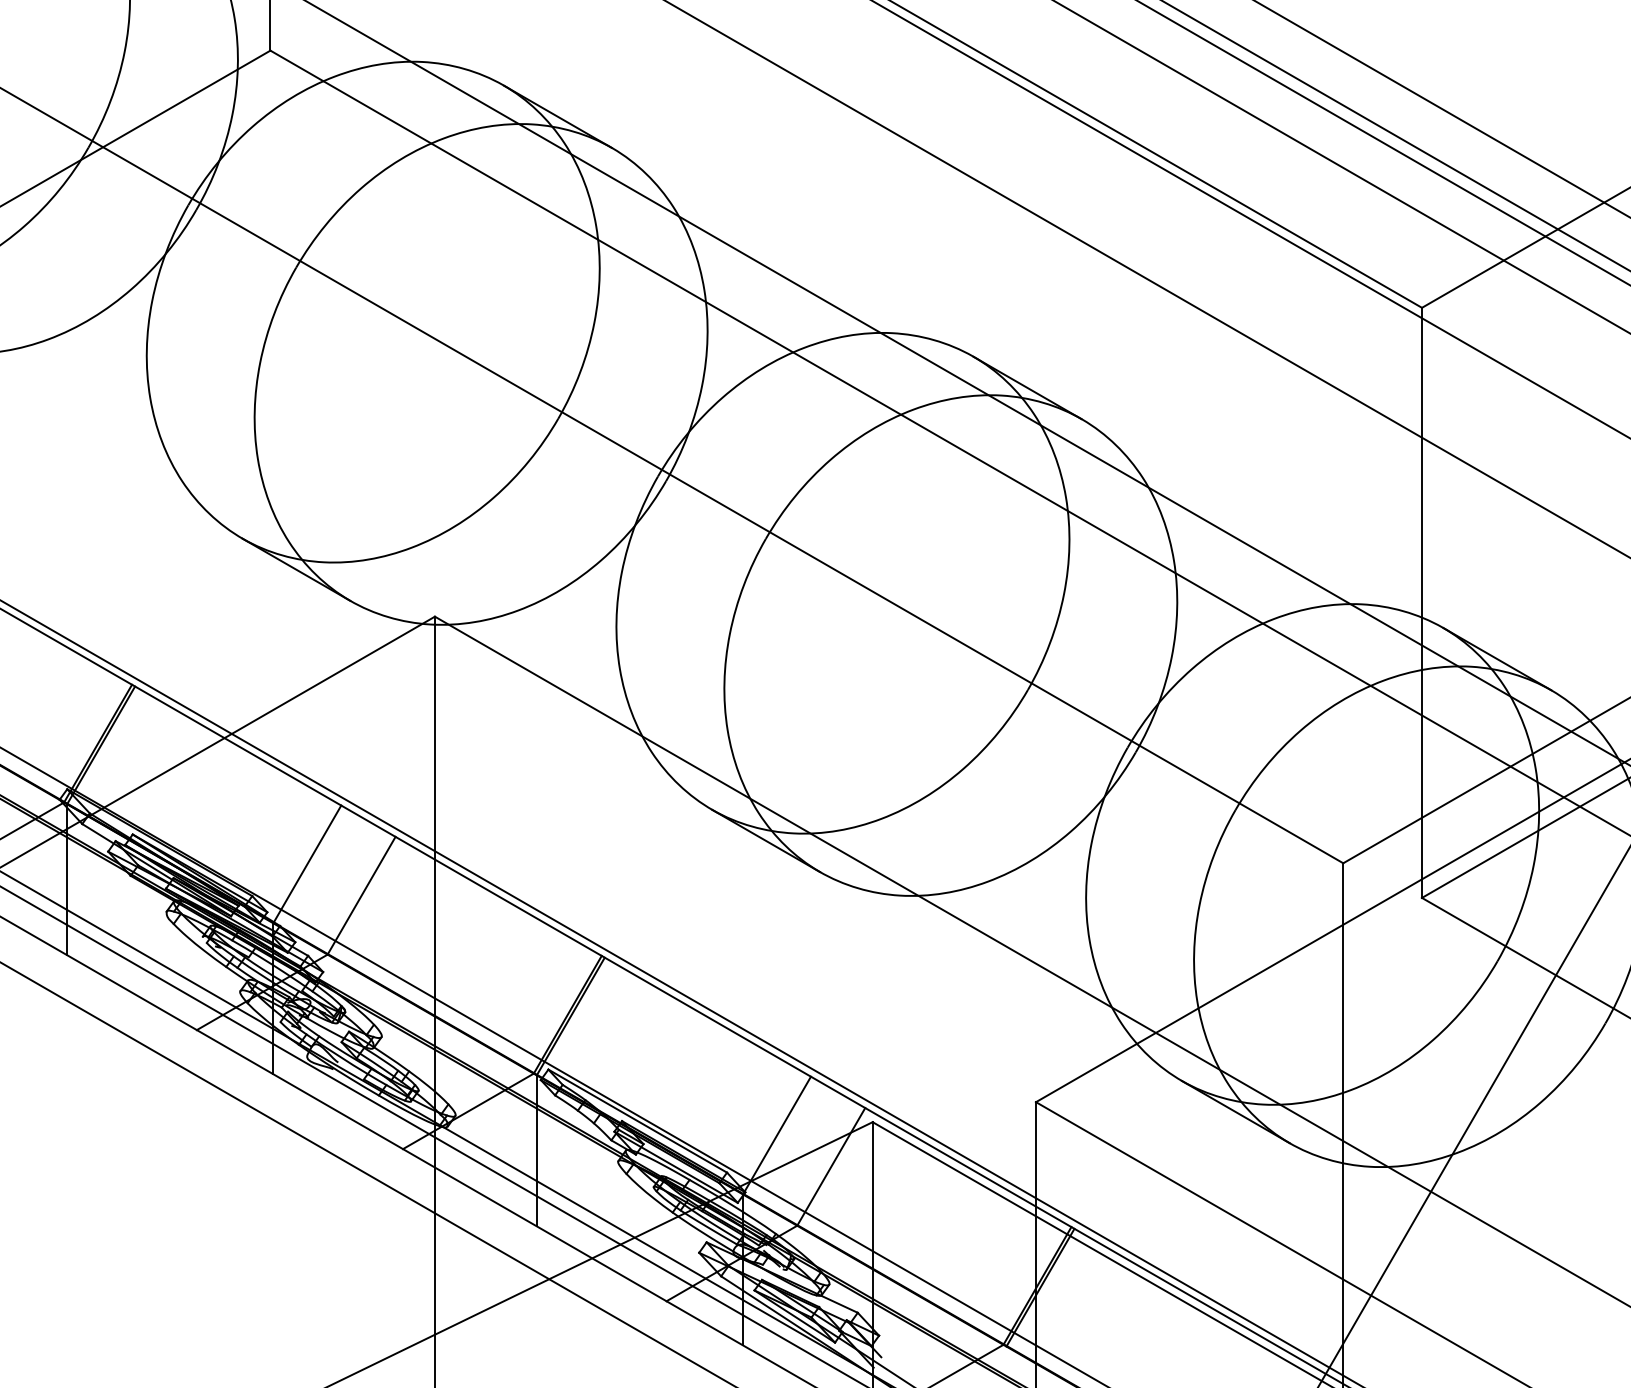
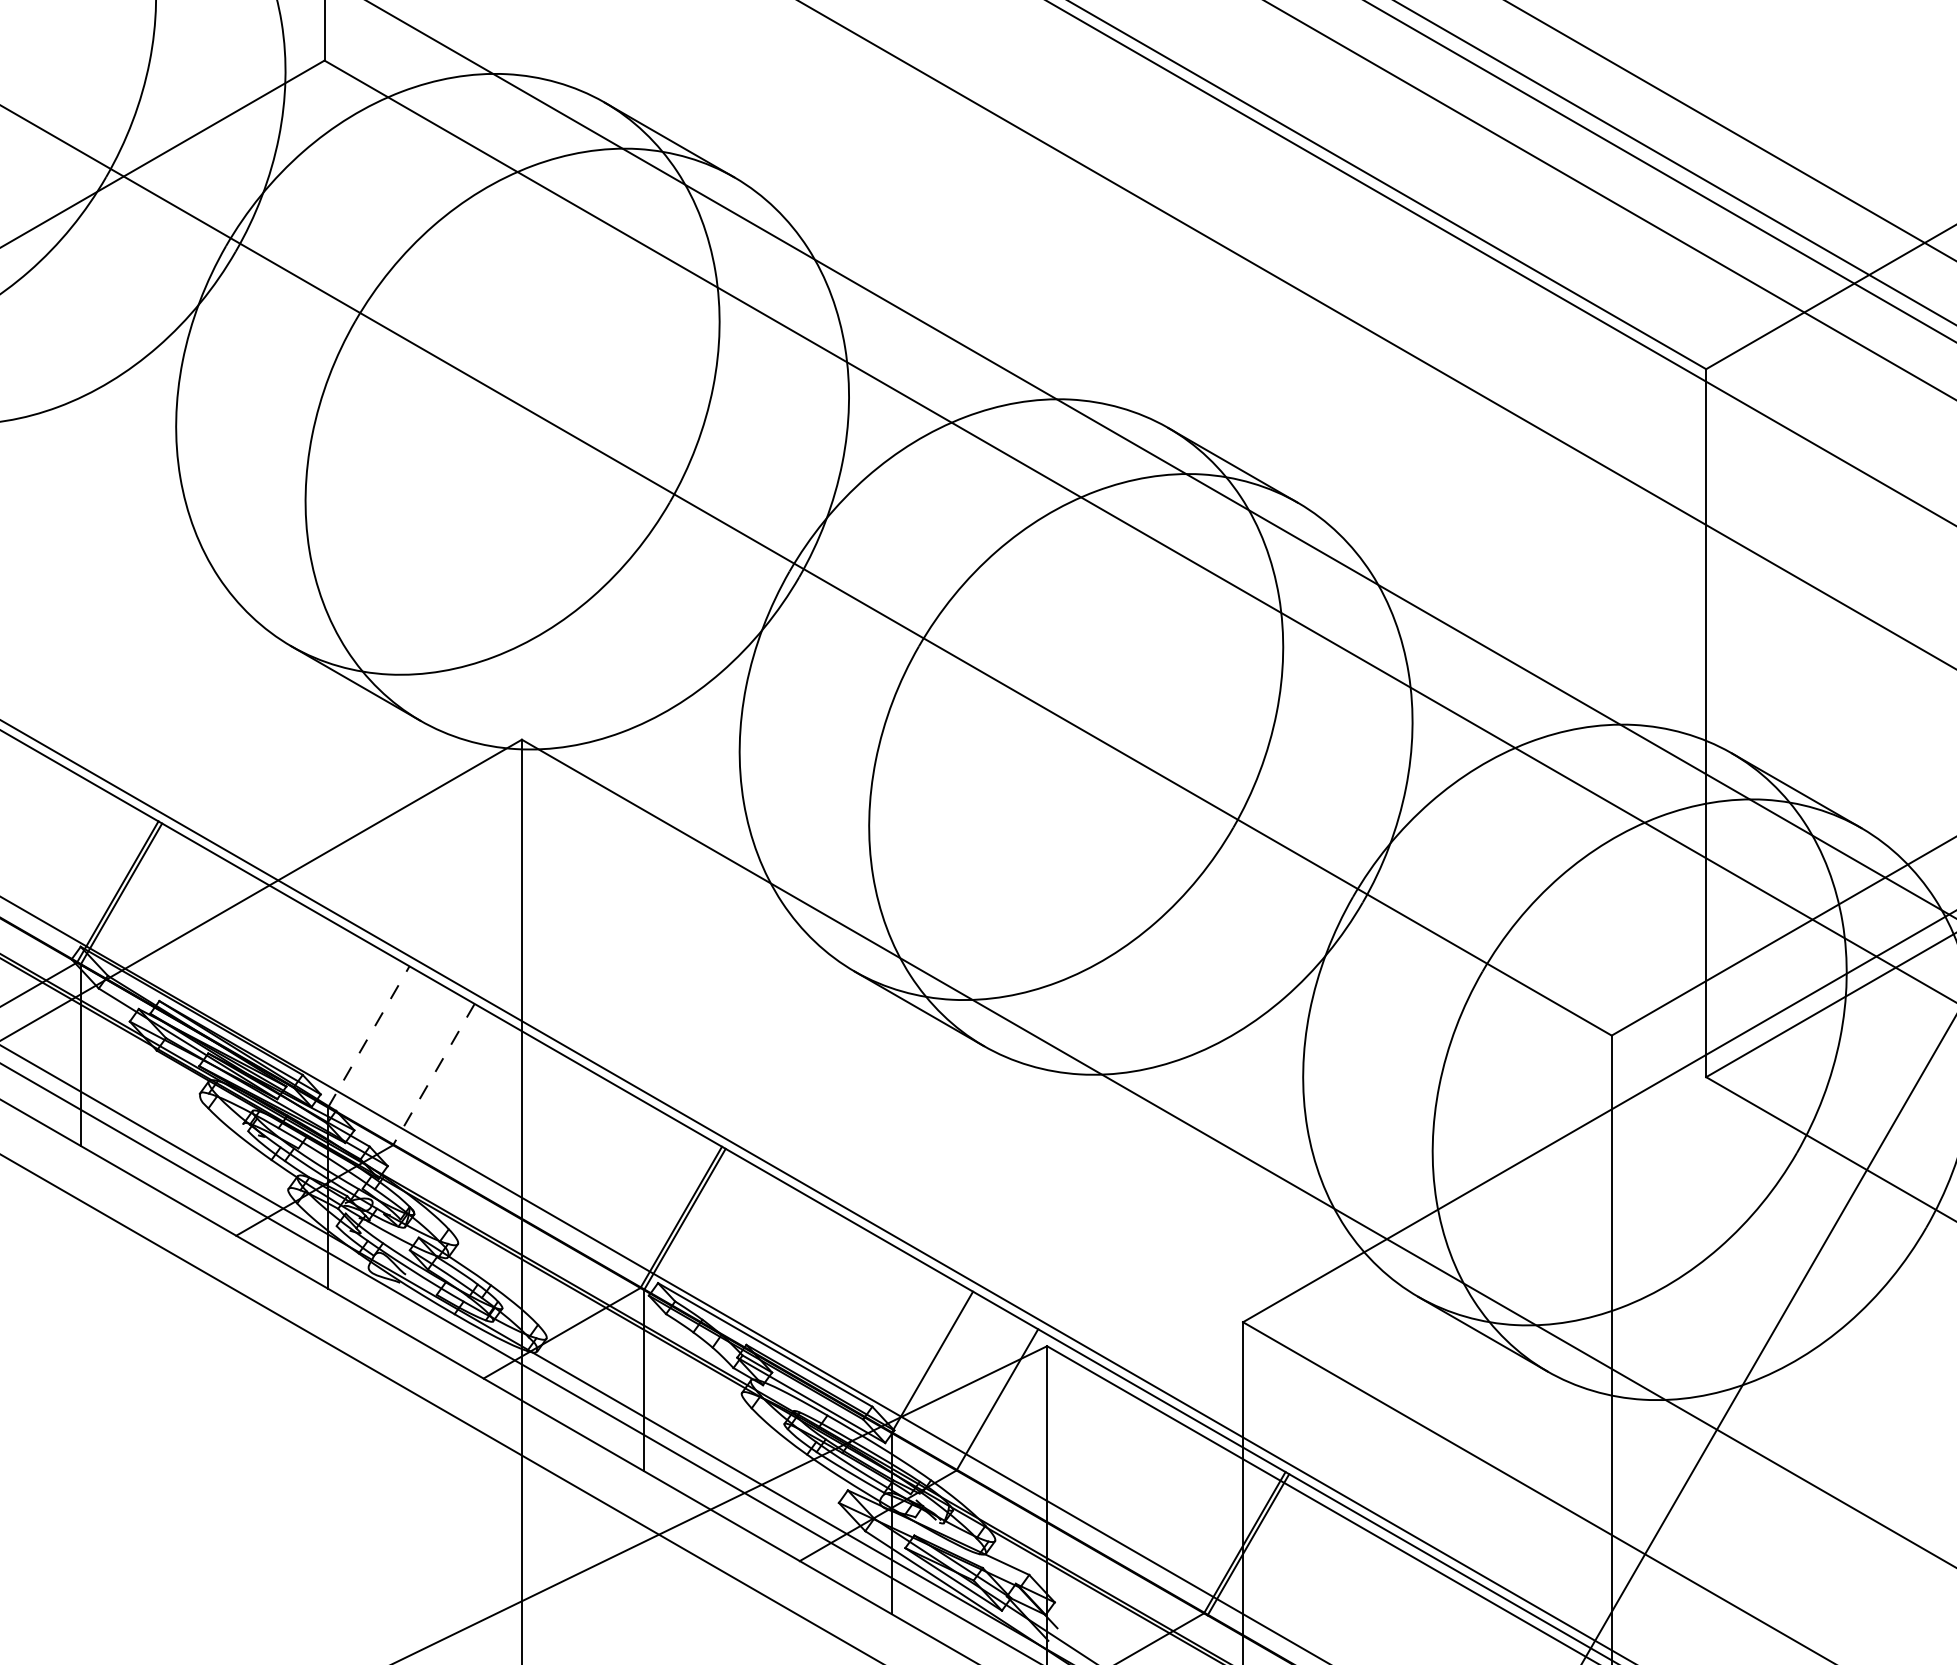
line: (307, 863) -> (369, 1035), solid -> dashed
line: (361, 896) -> (433, 1075), solid -> dashed

